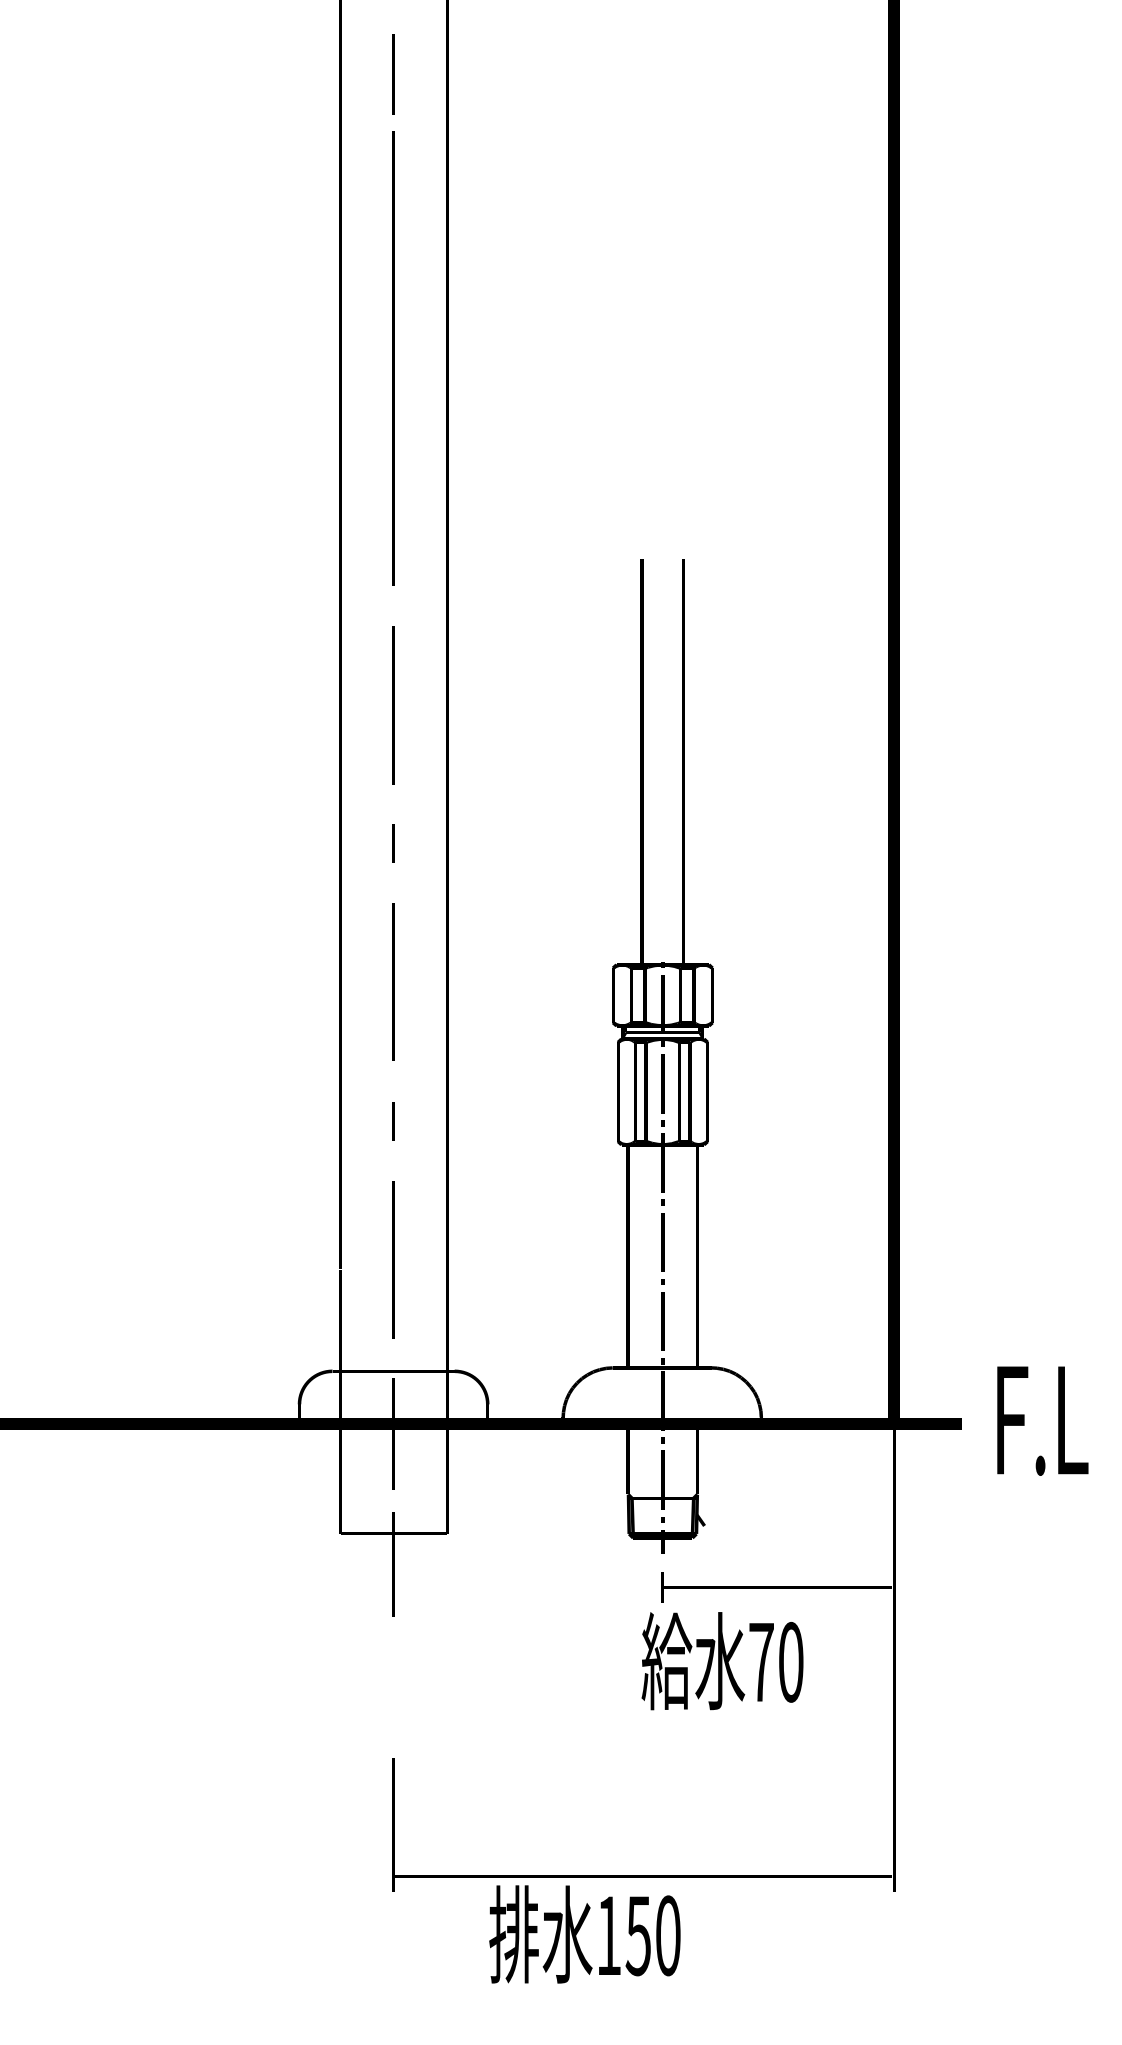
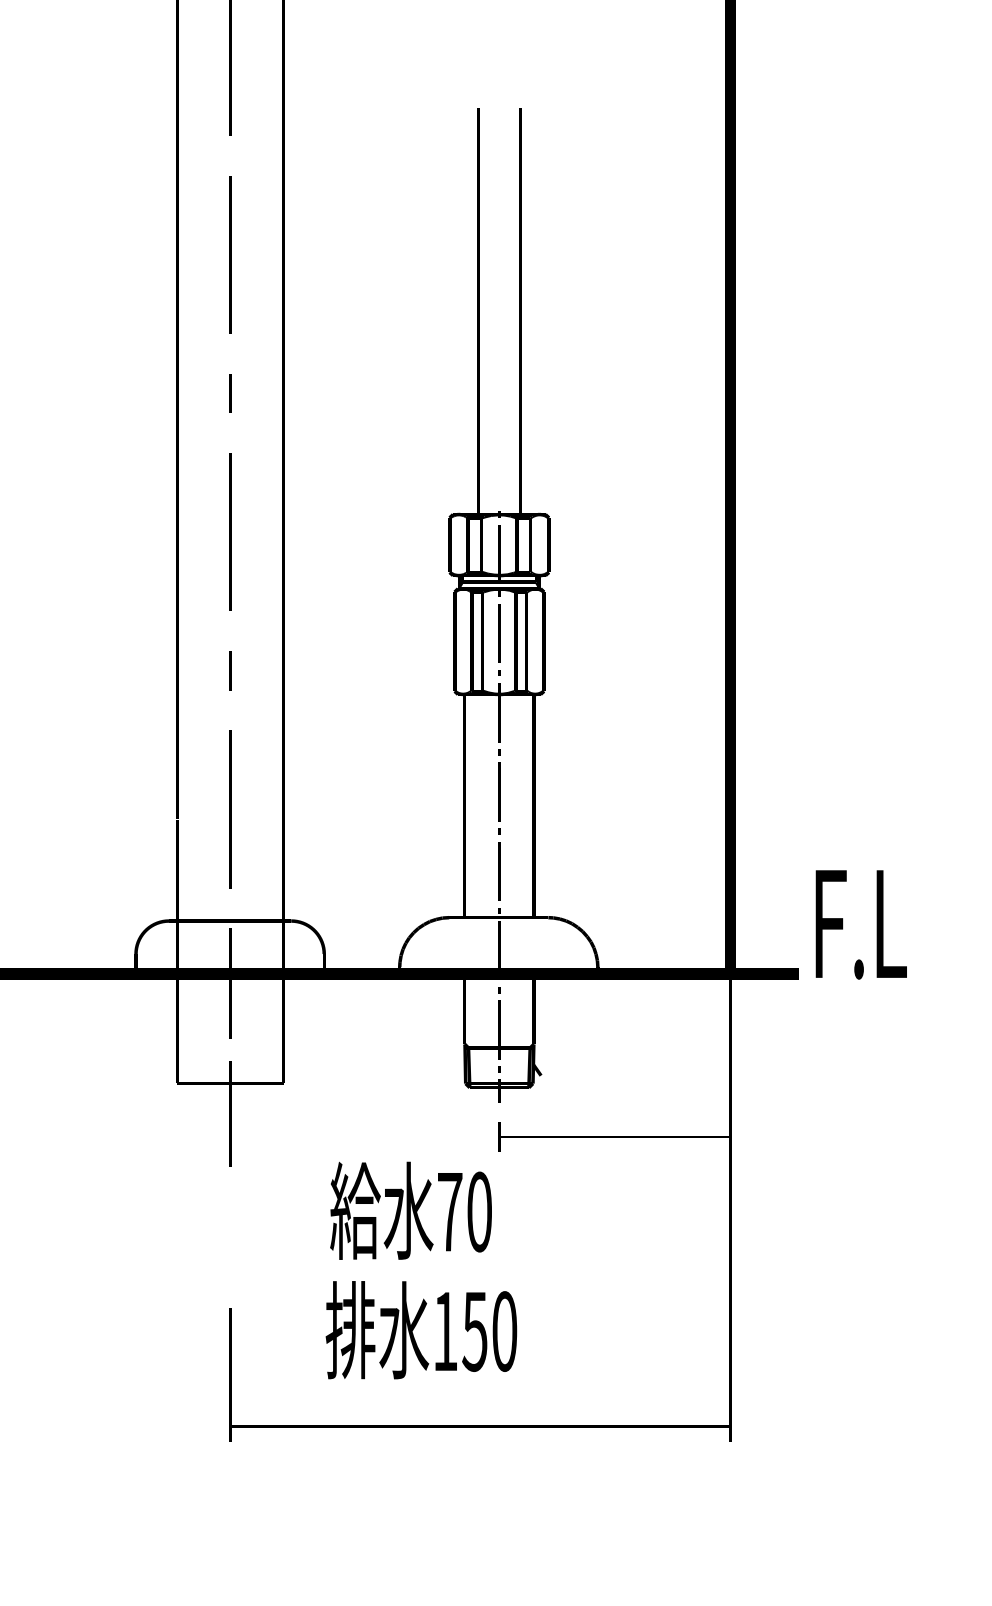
text: (1042, 1420) -> (861, 924), moved
text: (722, 1661) -> (411, 1211), moved
text: (584, 1934) -> (421, 1330), moved

